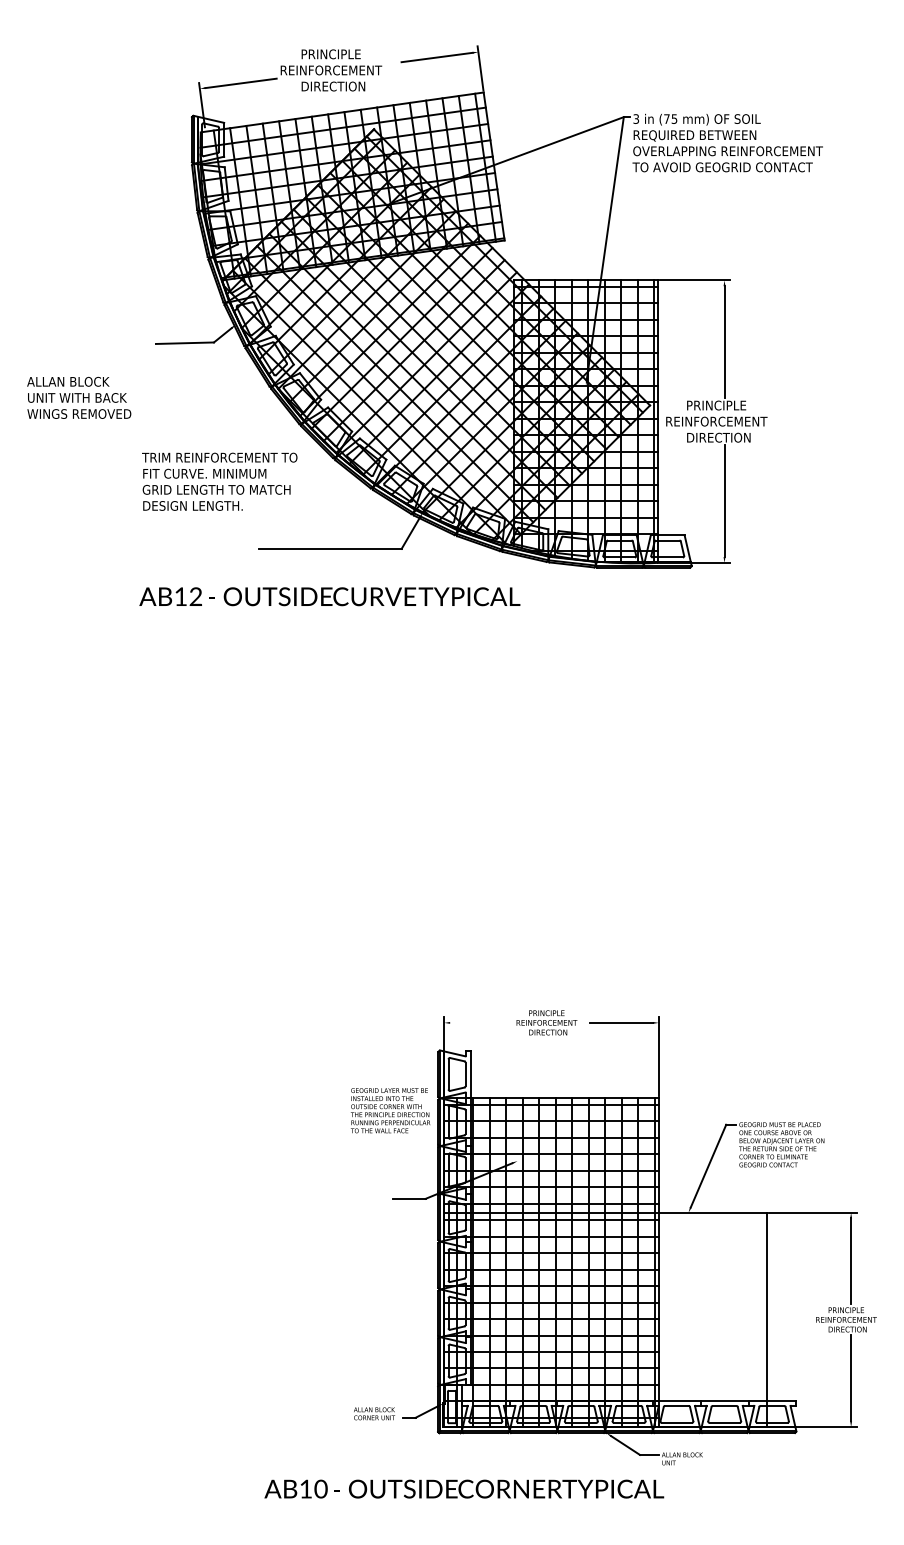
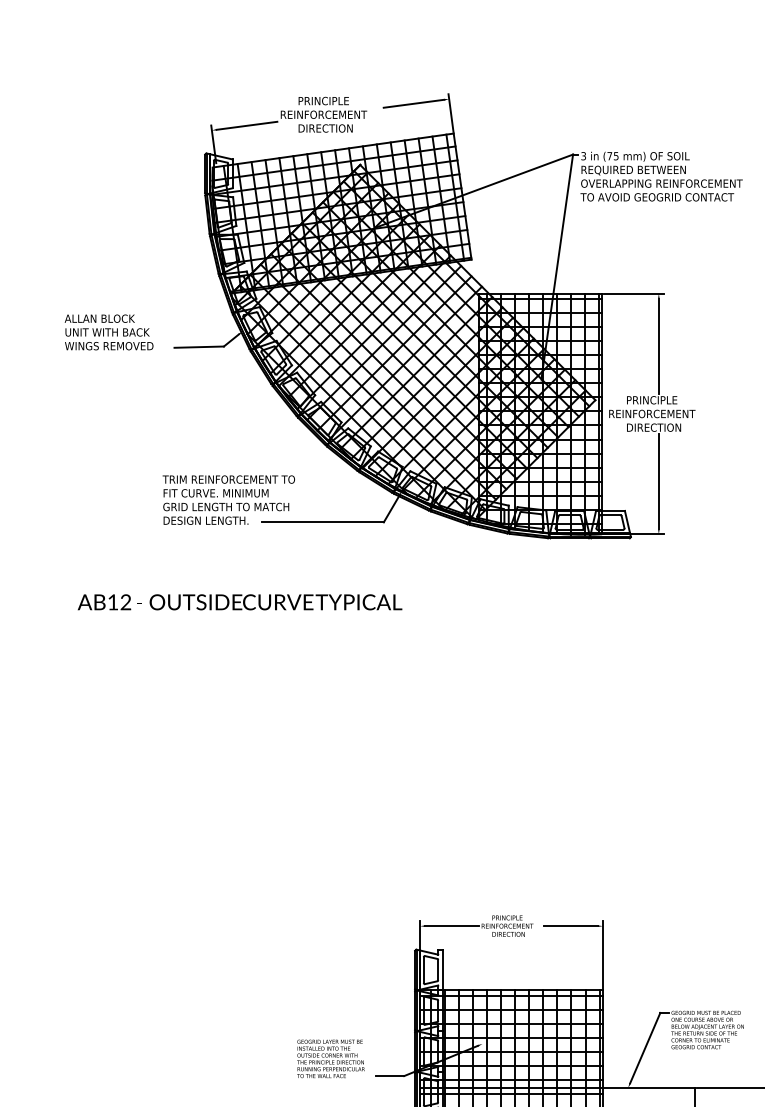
text: (79, 397) -> (109, 332), moved
text: (219, 481) -> (228, 499), moved
text: (329, 596) -> (239, 602), moved
line: (481, 1022) -> (451, 925), added
text: (390, 1110) -> (330, 1058), moved

